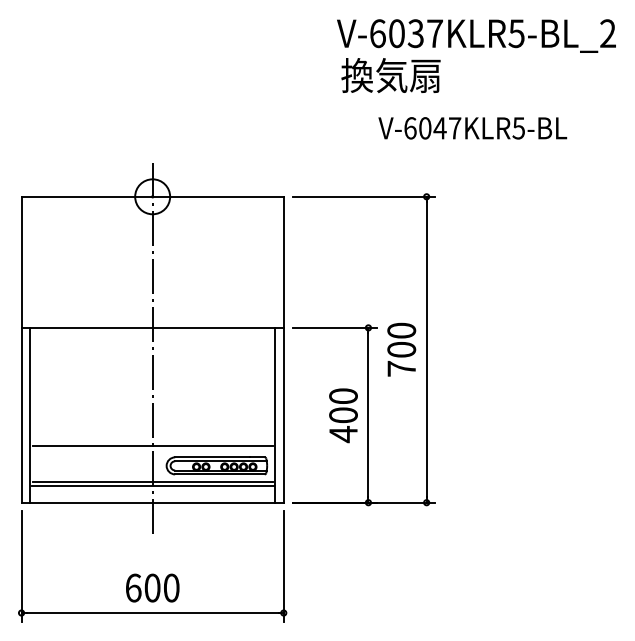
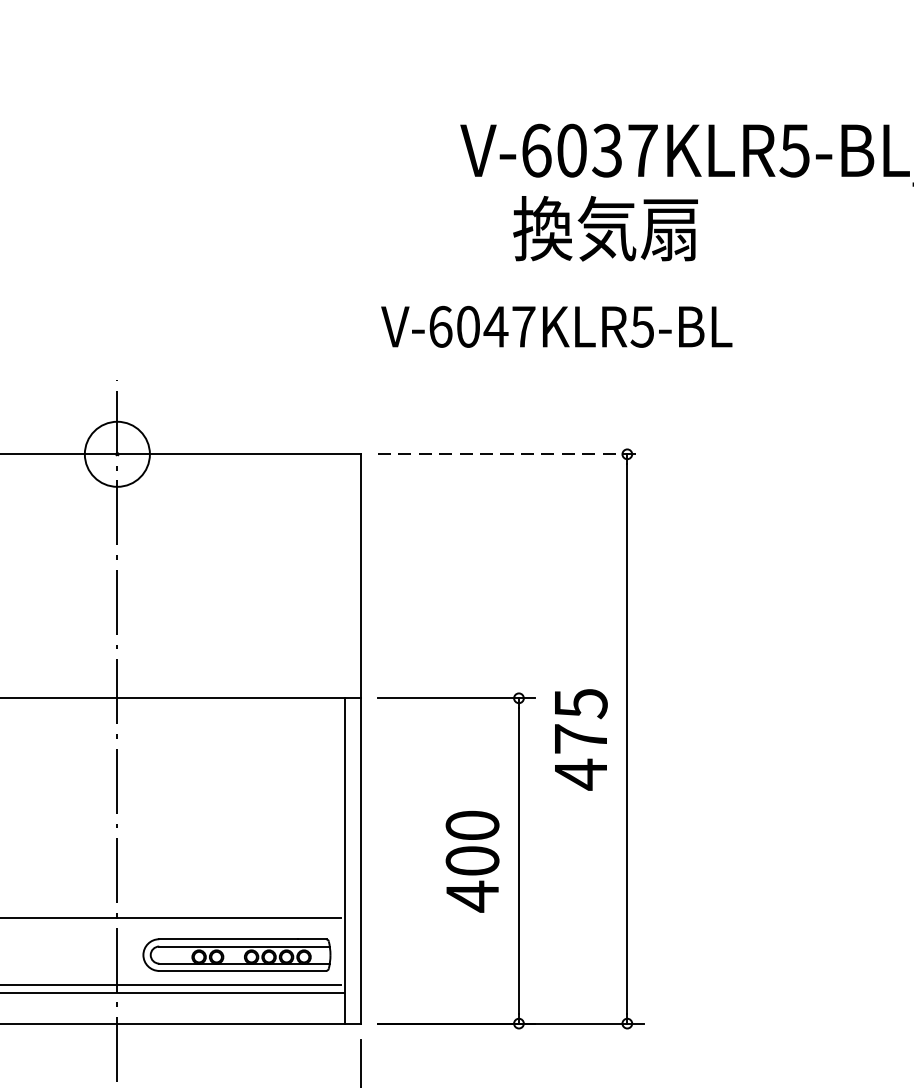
text: (390, 75) -> (604, 228), moved
text: (472, 128) -> (556, 327), moved
line: (364, 196) -> (511, 453), solid -> dashed
text: (401, 349) -> (580, 738), 700 -> 475

